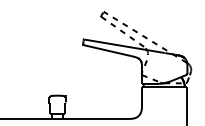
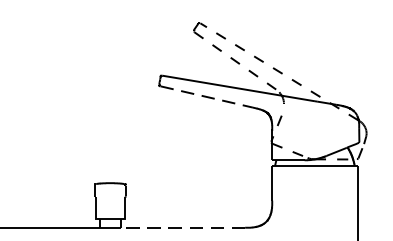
line: (107, 50) -> (206, 96), solid -> dashed
line: (95, 118) -> (183, 226), solid -> dashed

